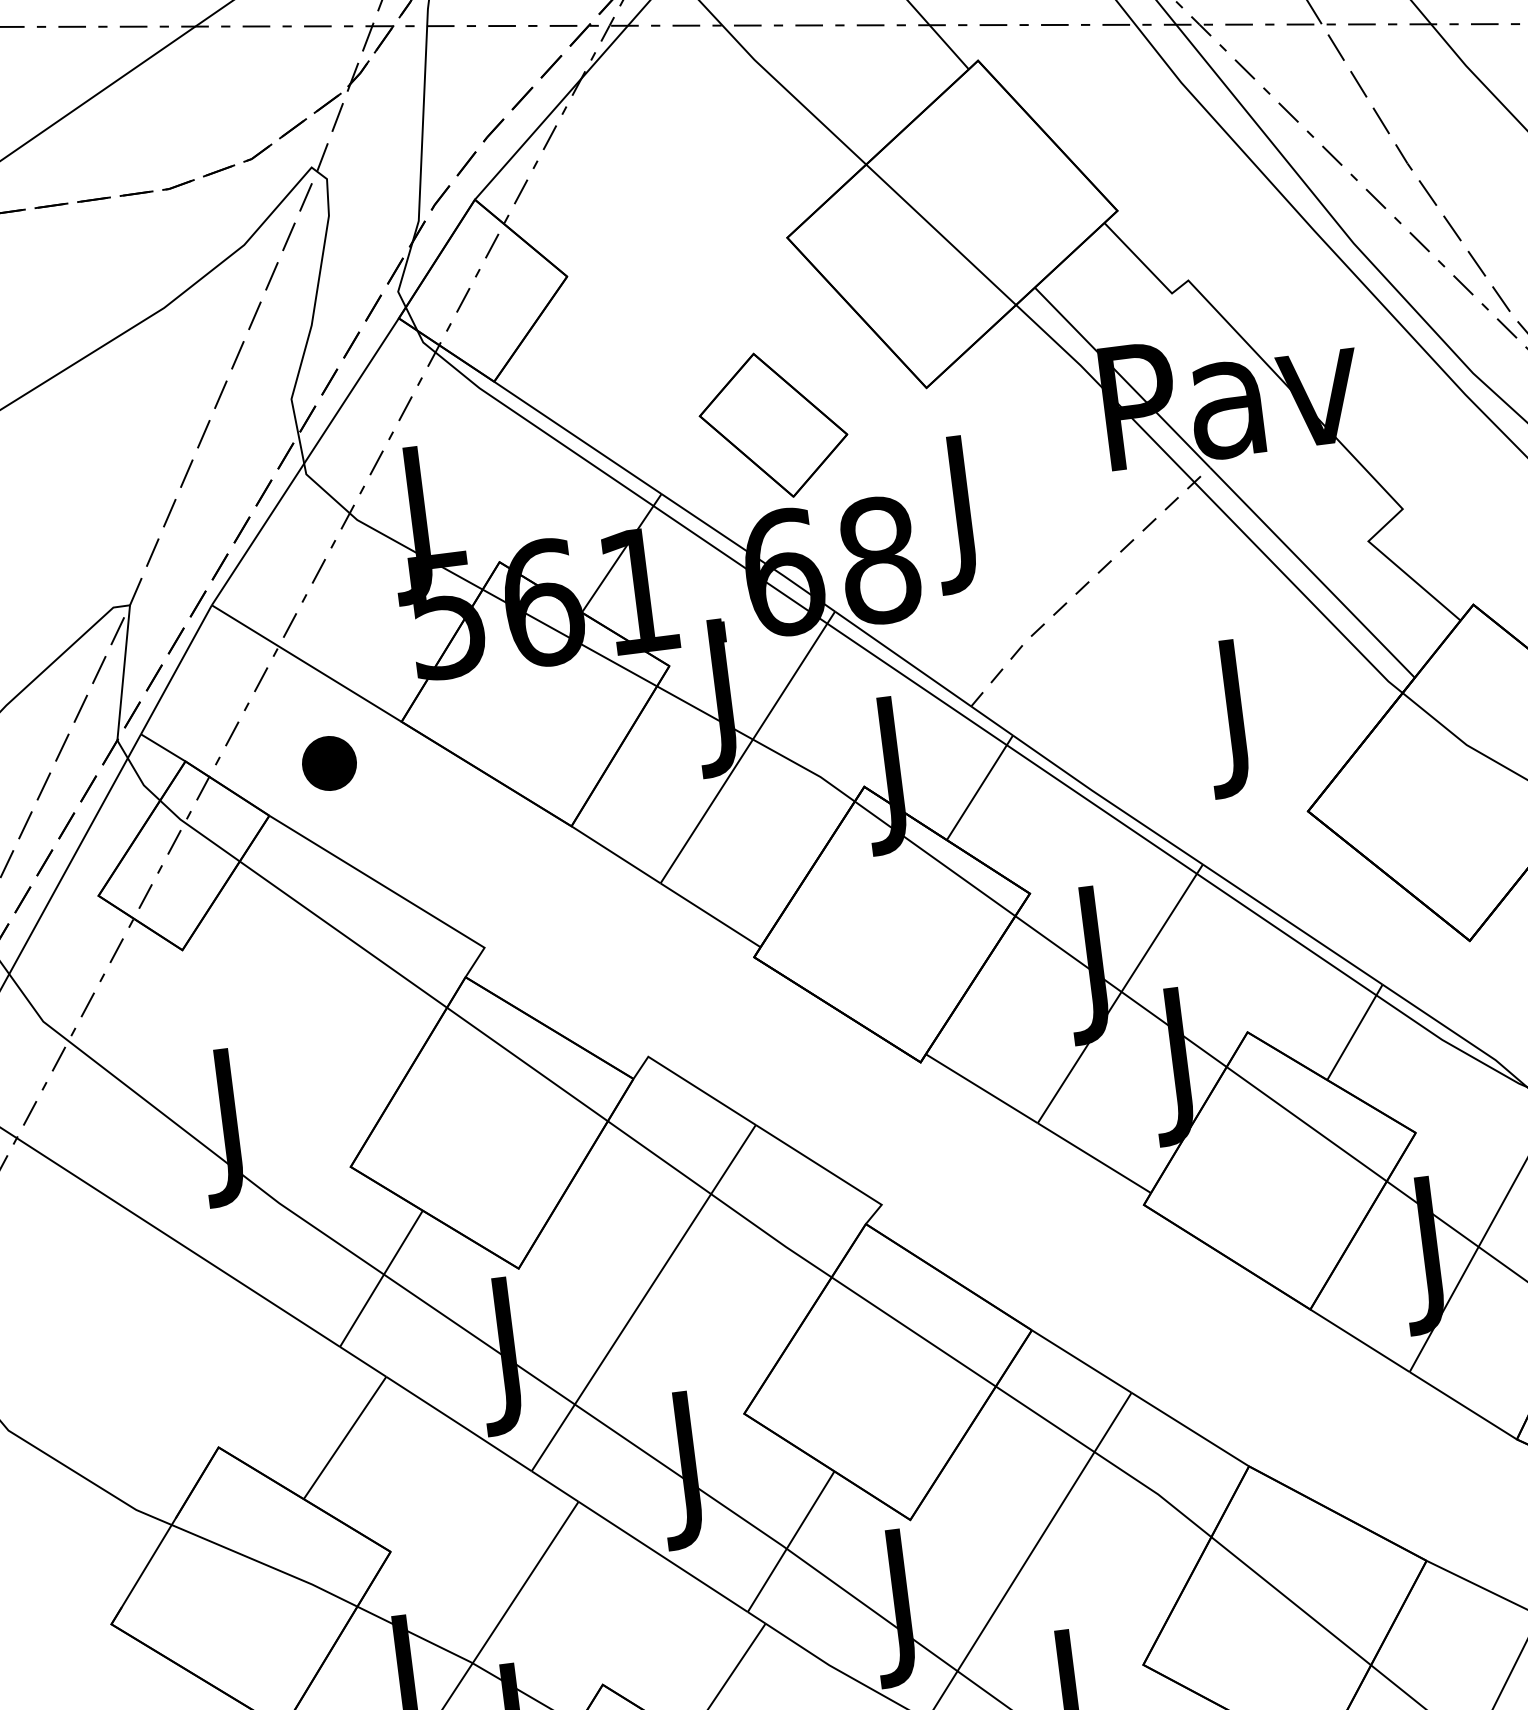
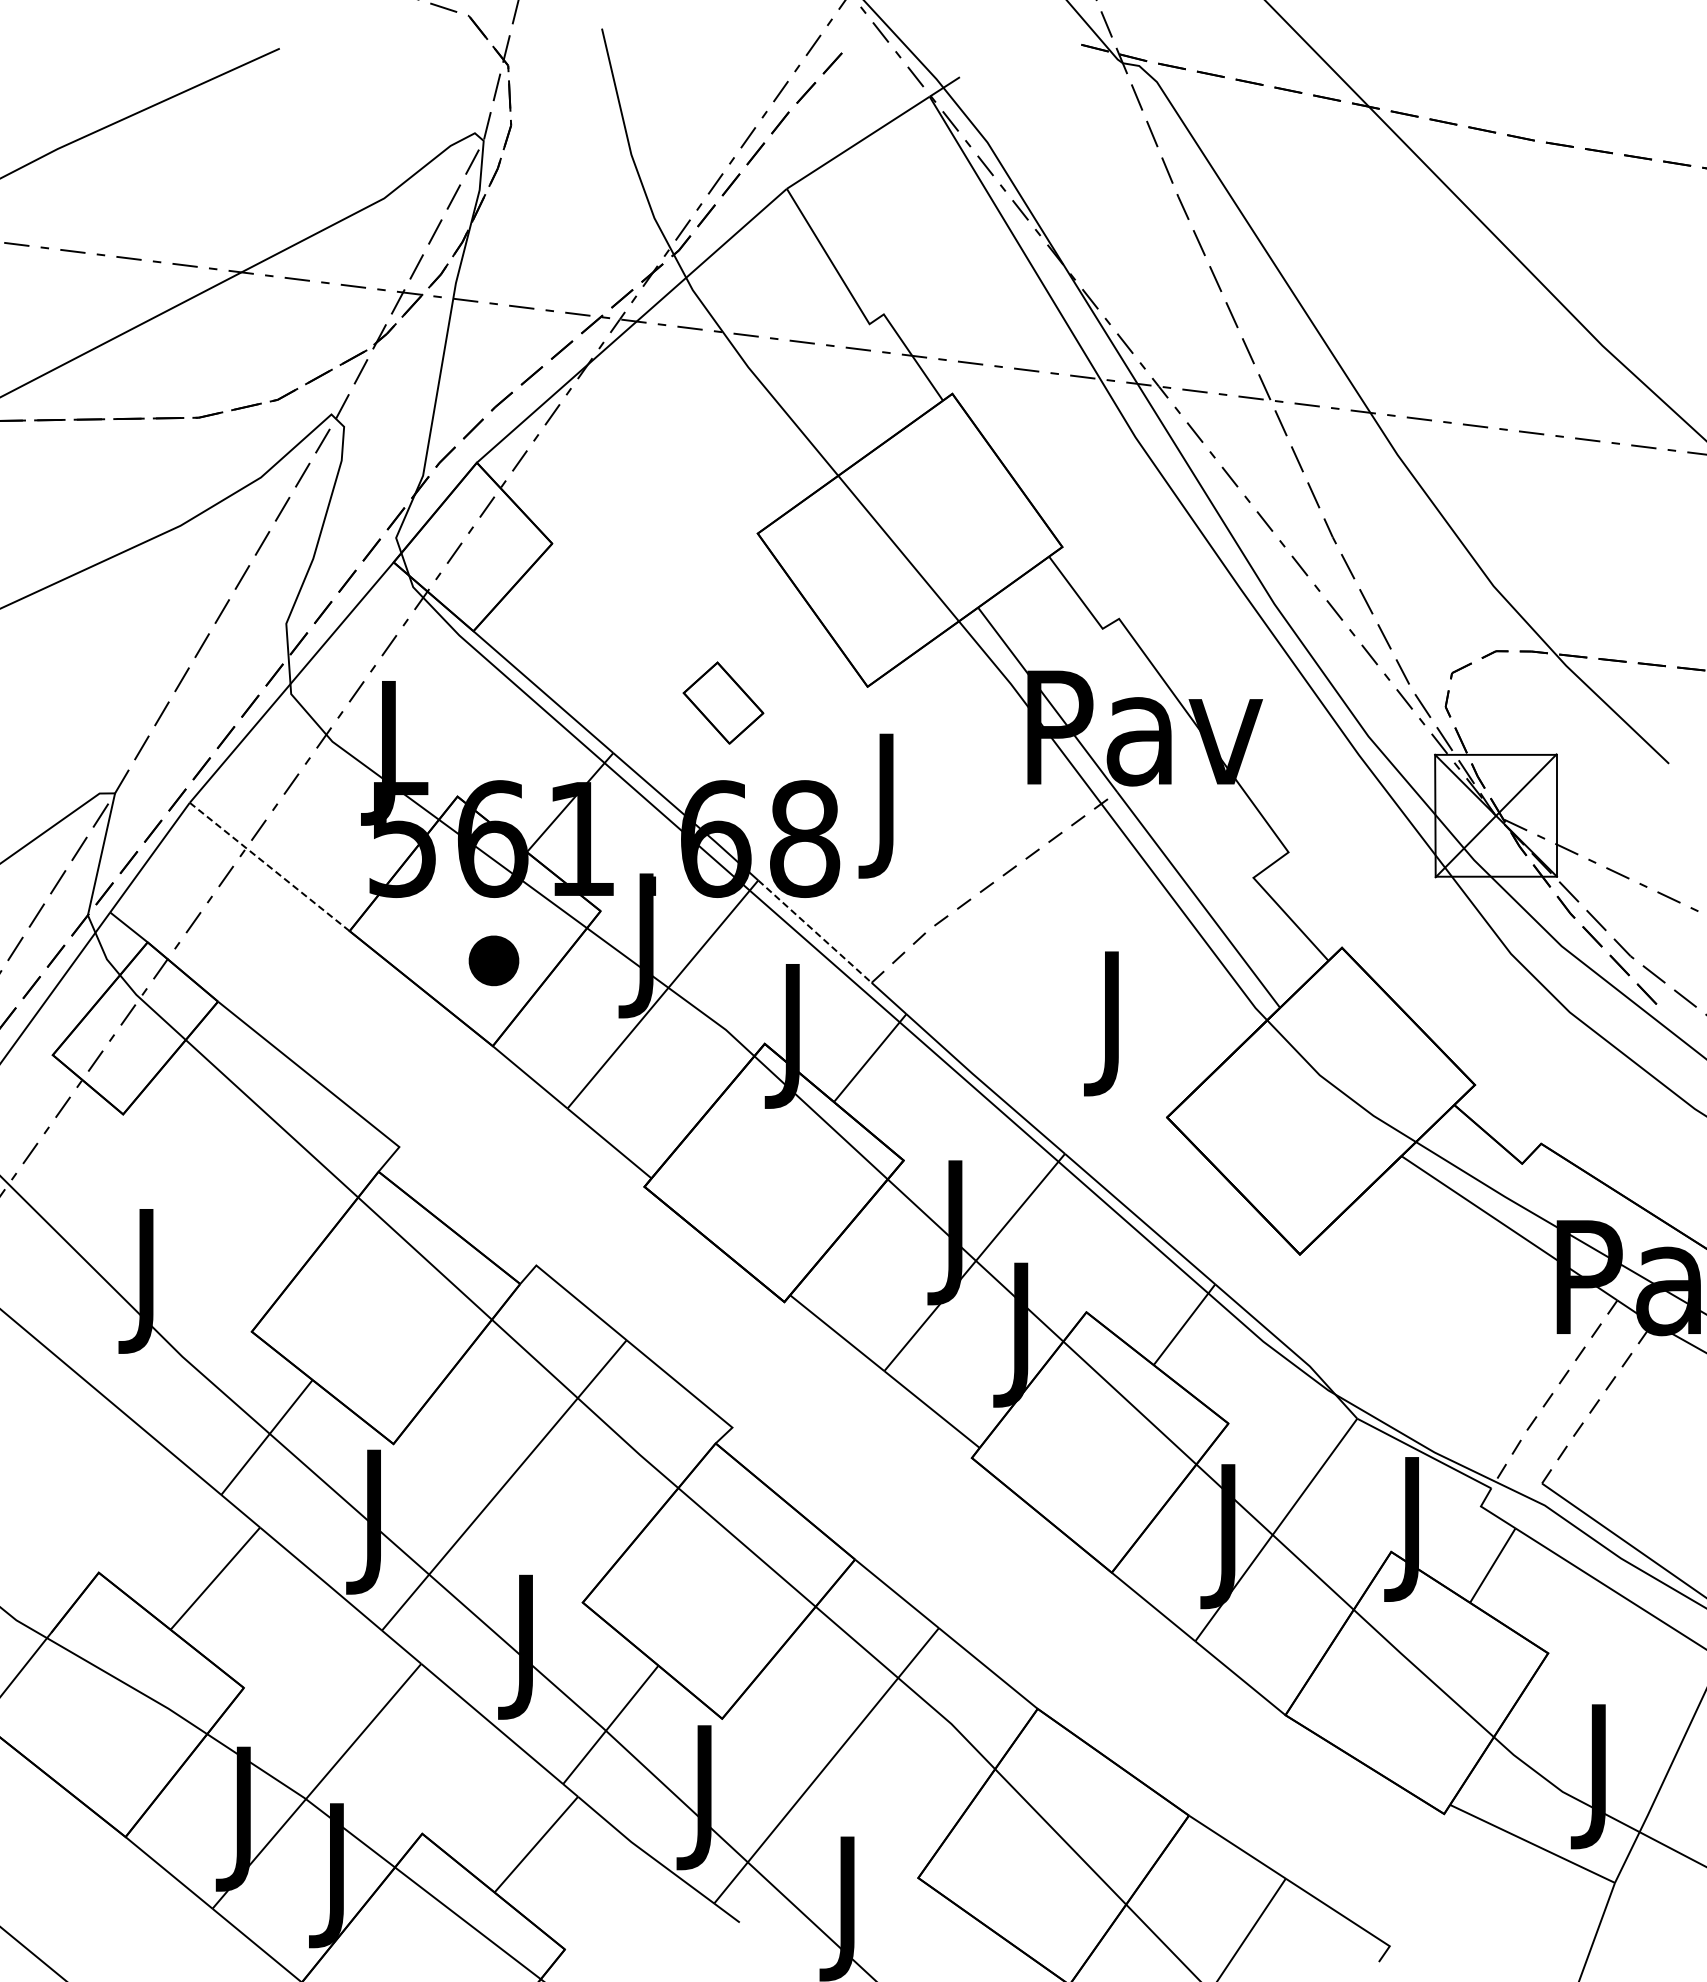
part: (773, 424) -> (723, 702), size x0.6
line: (903, 658) -> (815, 931), solid -> dashed
line: (306, 663) -> (269, 866), solid -> dashed
part: (328, 763) -> (493, 960), moved

